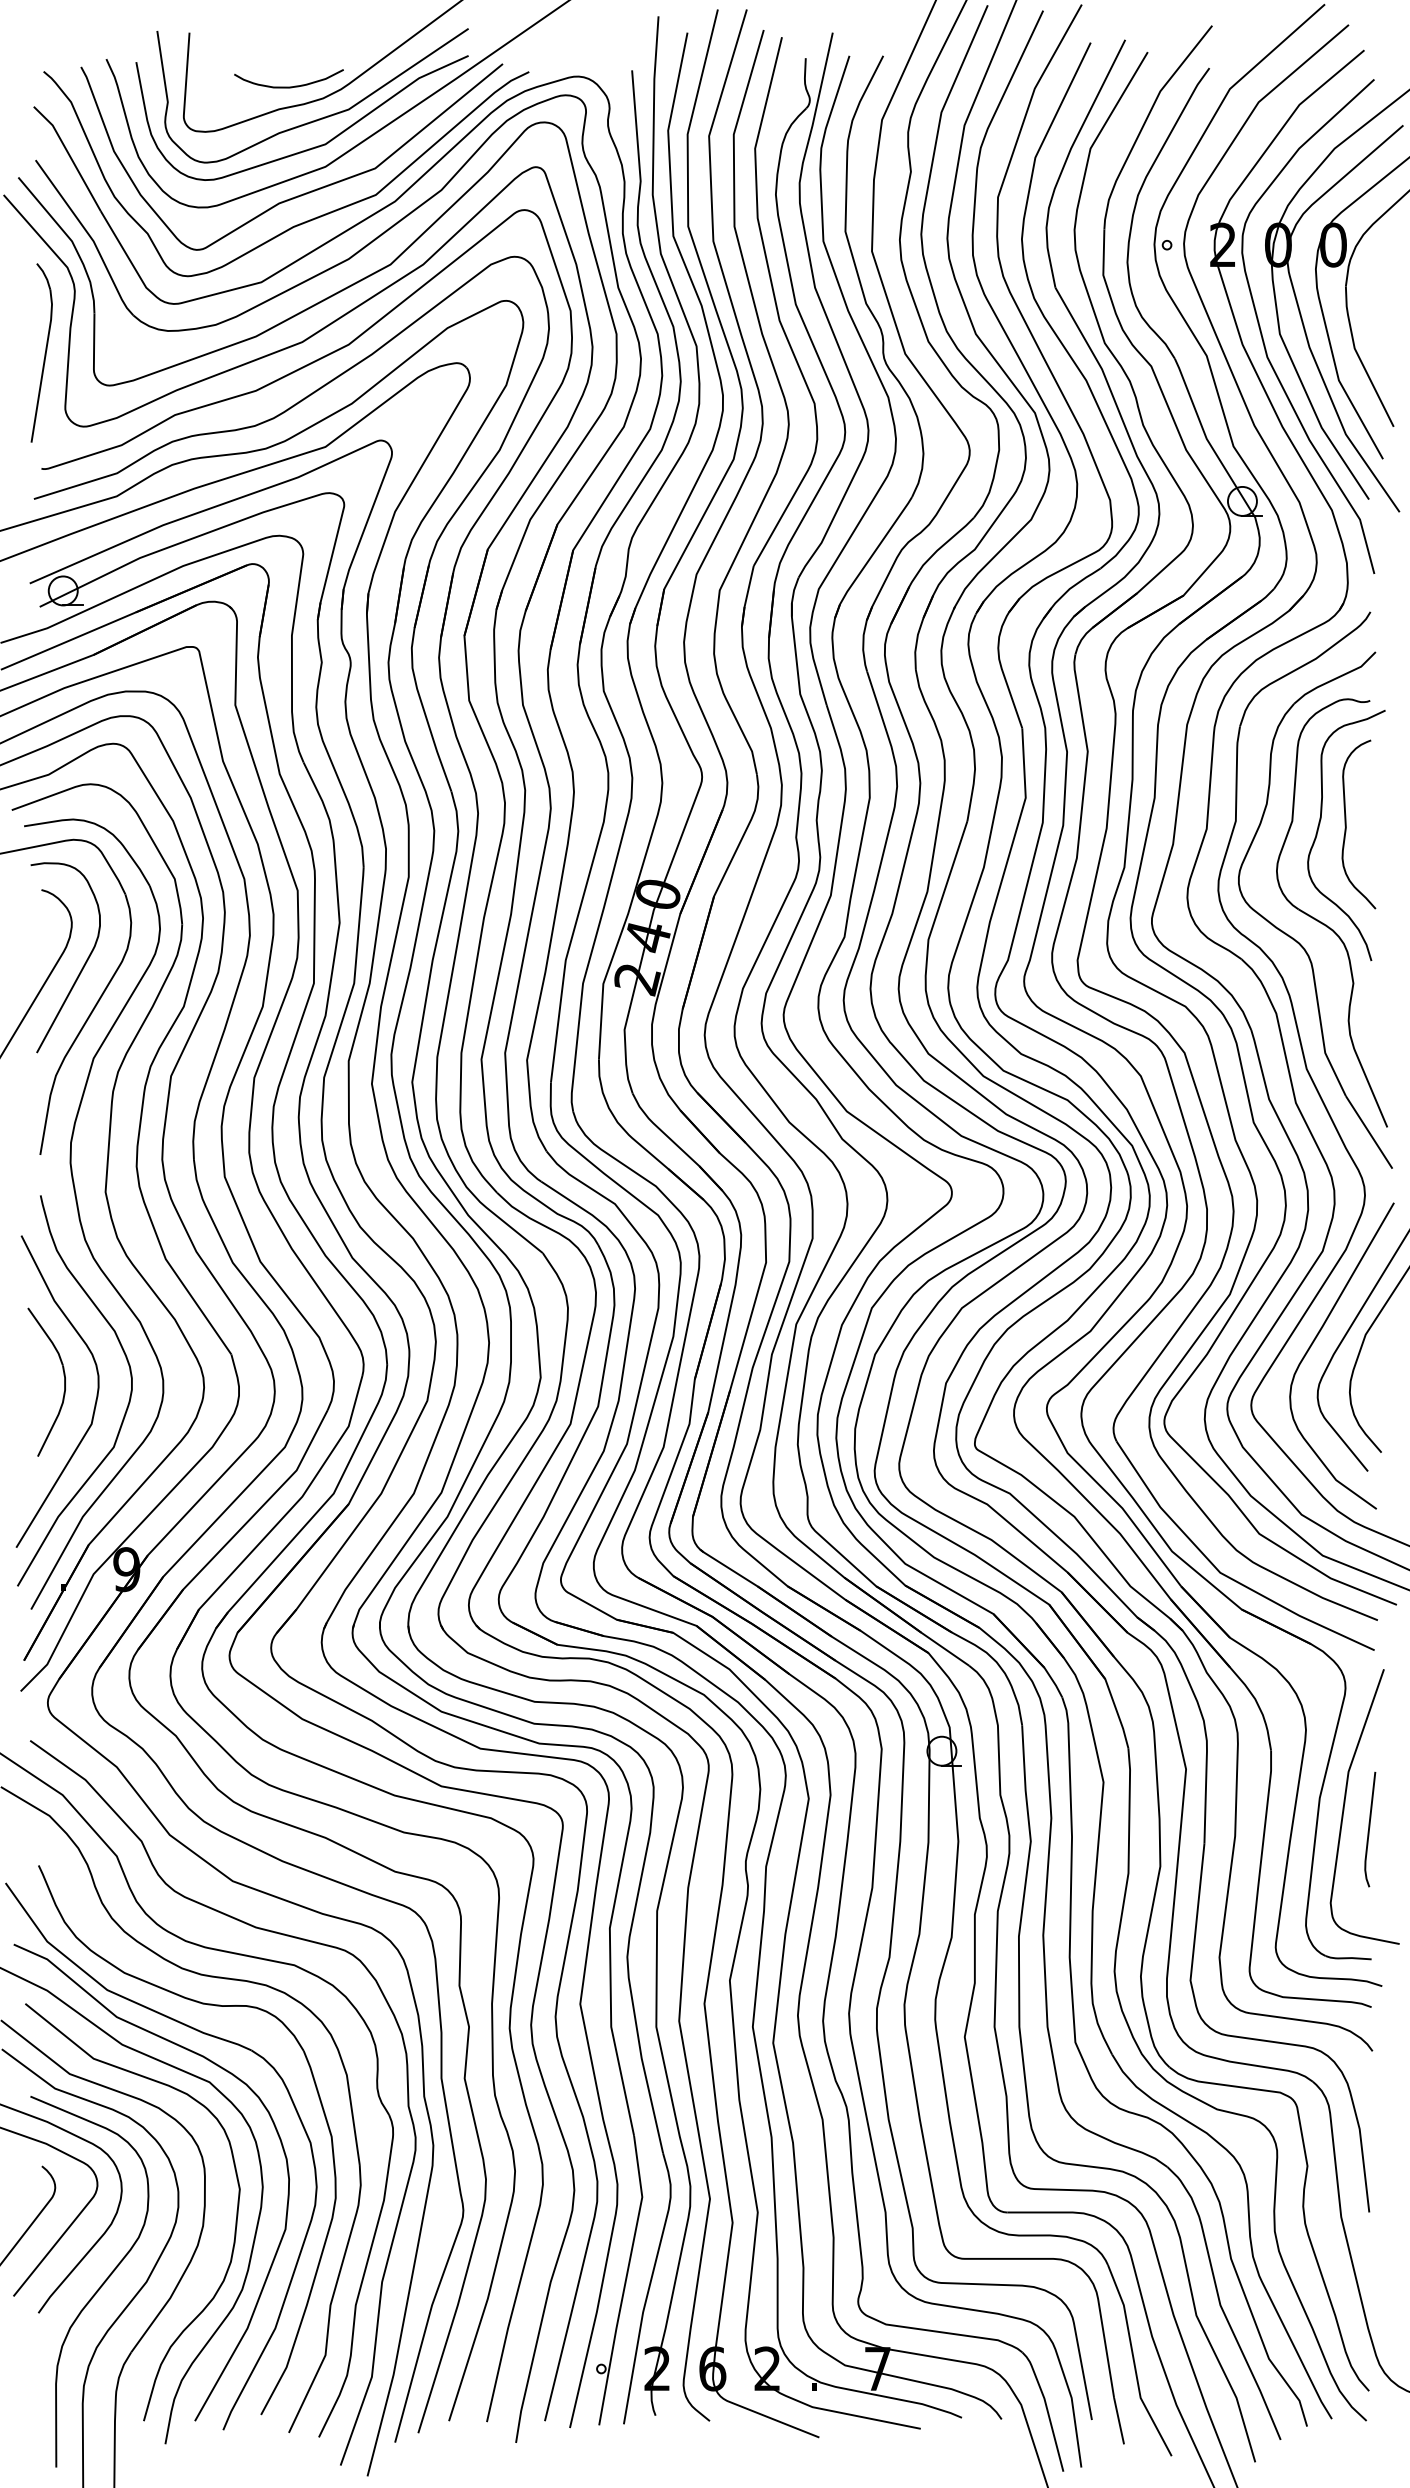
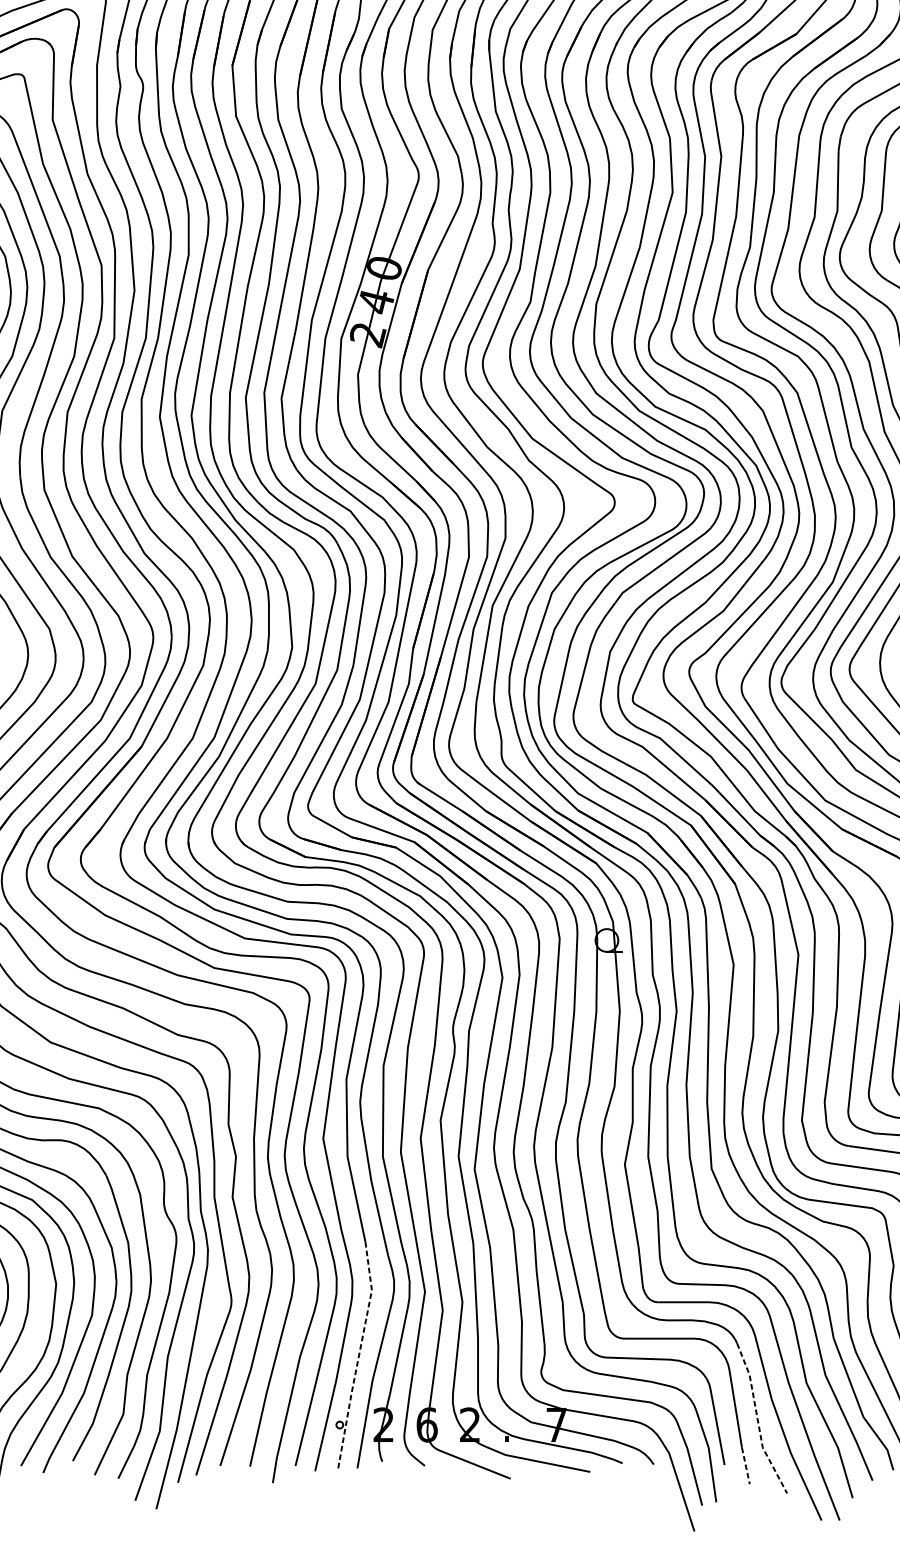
line: (625, 2281) -> (358, 1356), solid -> dashed
line: (1134, 2362) -> (757, 1419), solid -> dashed
line: (1119, 2421) -> (746, 1466), solid -> dashed

